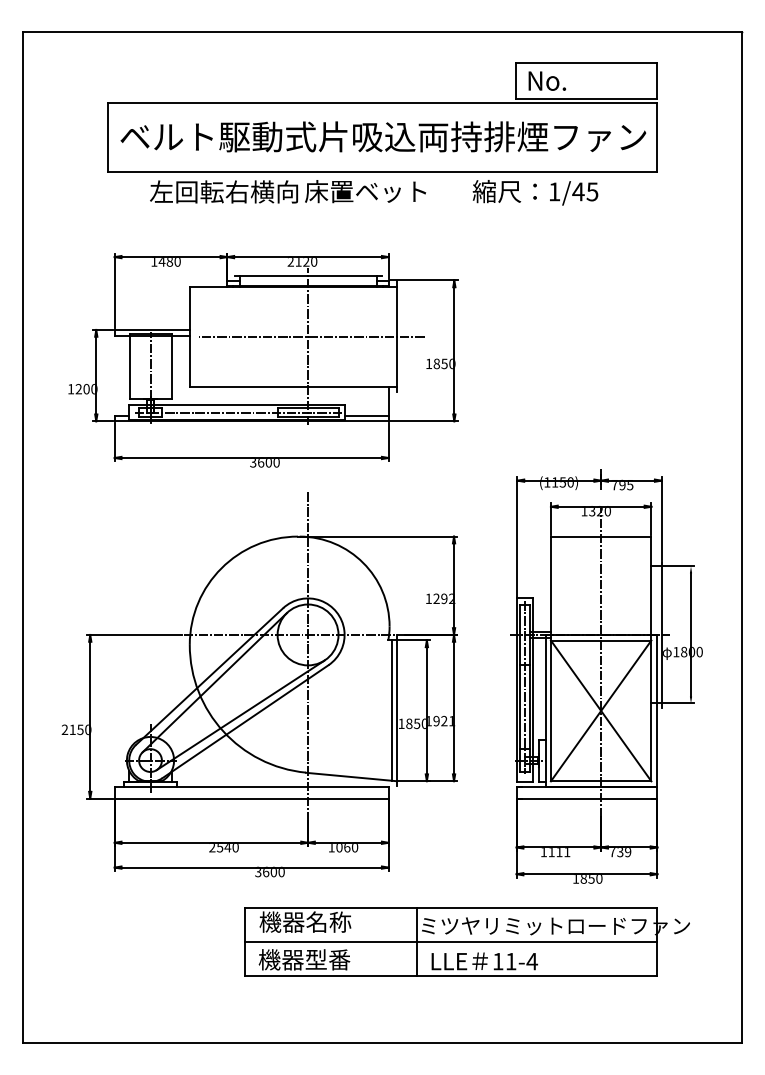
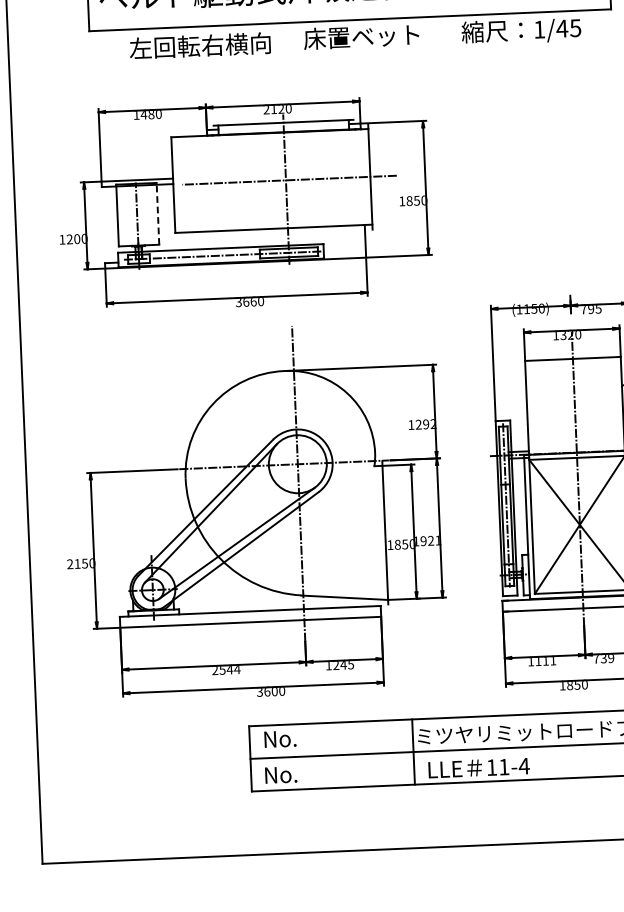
text: (365, 191) -> (361, 36), moved
text: (535, 192) -> (521, 31), moved
line: (172, 365) -> (158, 213), solid -> dashed
line: (366, 415) -> (344, 253), removed
text: (268, 463) -> (253, 302), 3600 -> 3660
line: (391, 710) -> (380, 532), removed
text: (235, 848) -> (237, 670), 2540 -> 2544
text: (347, 848) -> (343, 665), 1060 -> 1245
text: (305, 921) -> (306, 737), 機器名称 -> No.
text: (304, 959) -> (307, 773), 機器型番 -> No.

